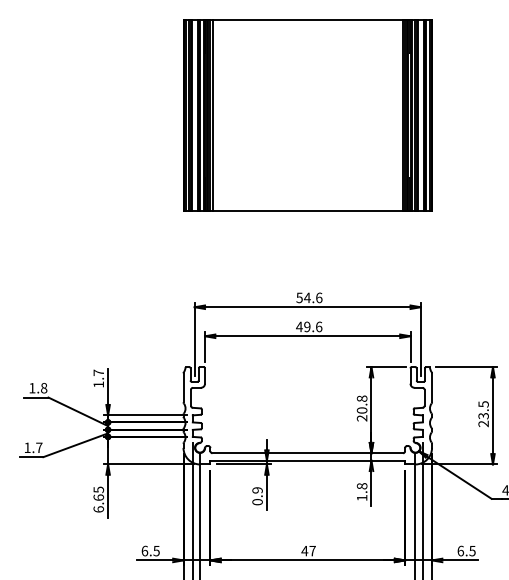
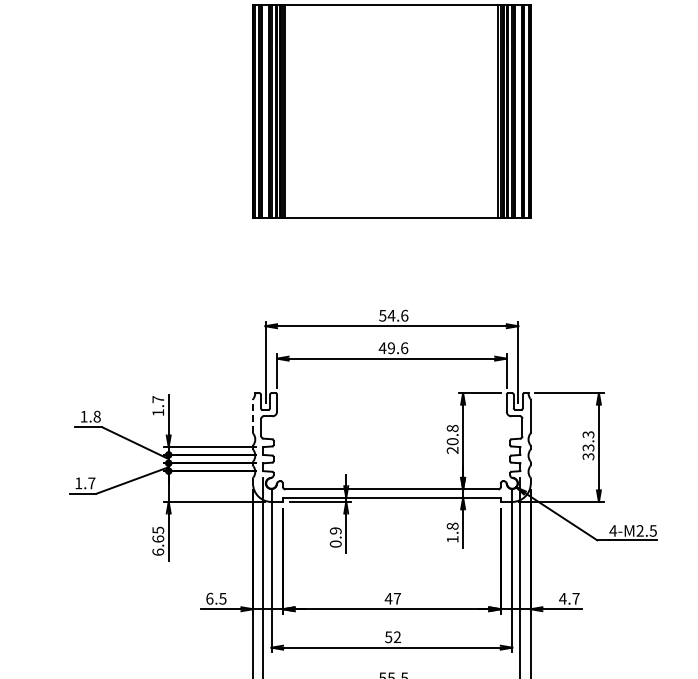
line: (183, 387) -> (253, 415), solid -> dashed
text: (483, 413) -> (588, 445), 23.5 -> 33.3
text: (466, 550) -> (569, 598), 6.5 -> 4.7

